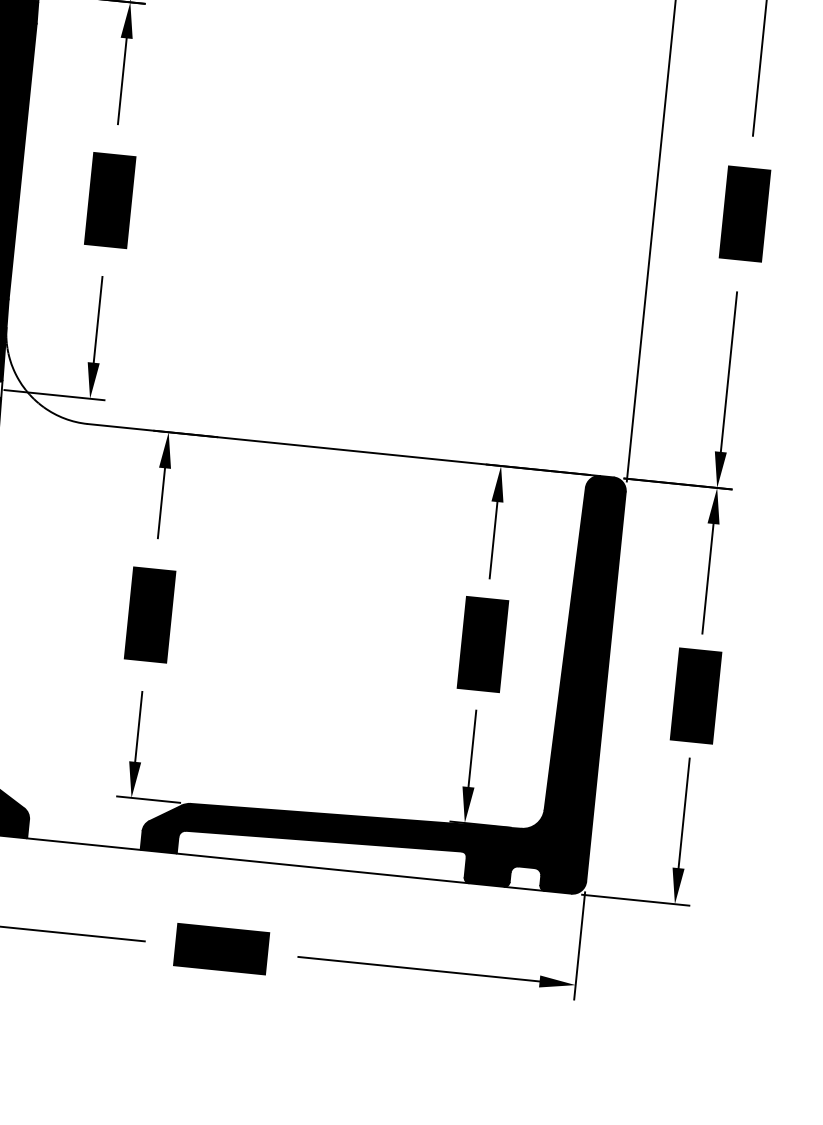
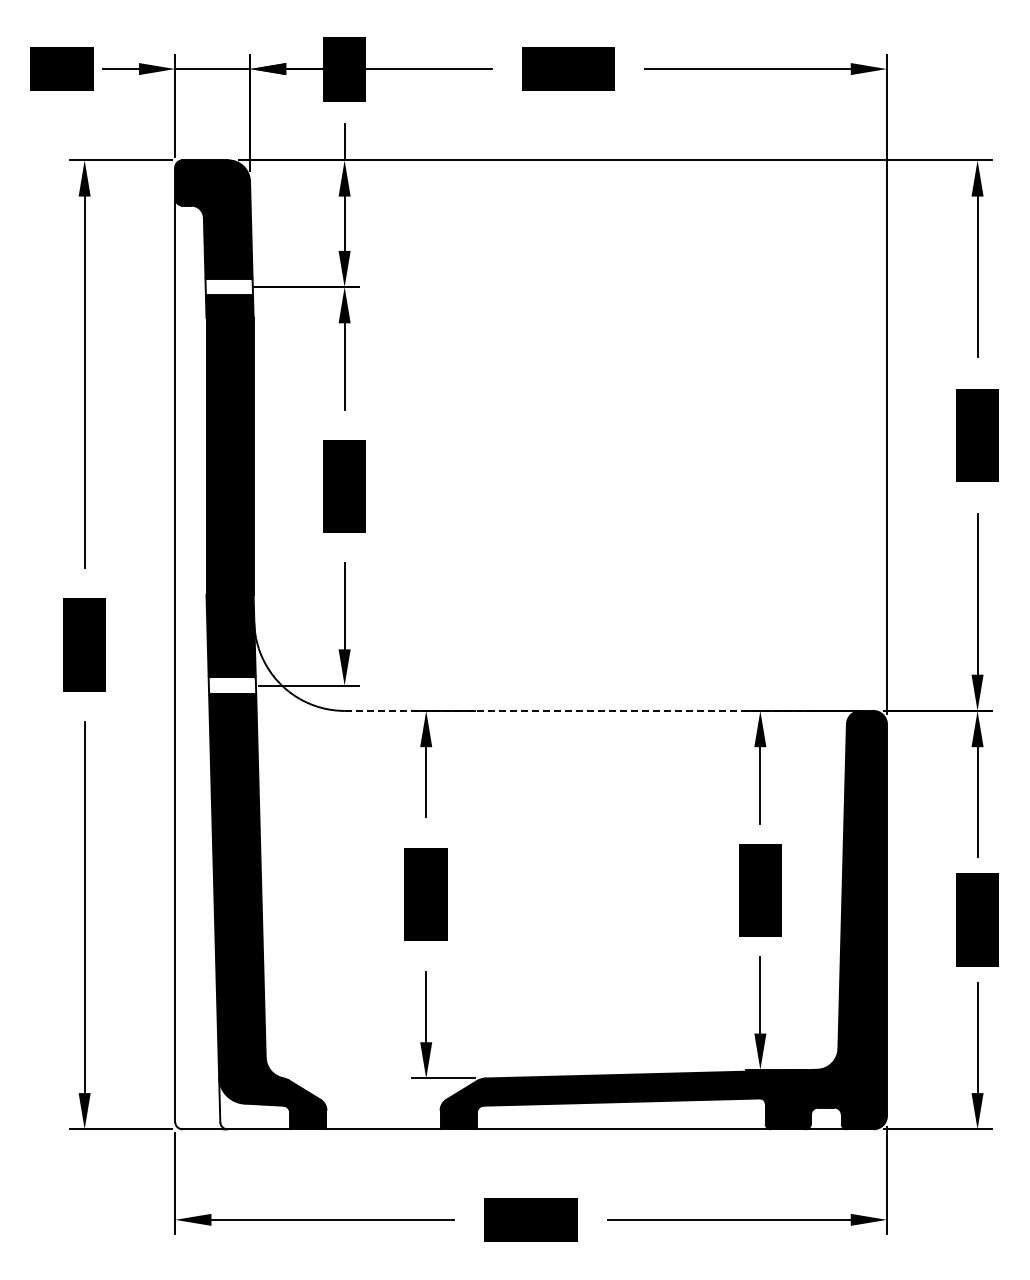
line: (319, 447) -> (577, 710), solid -> dashed

